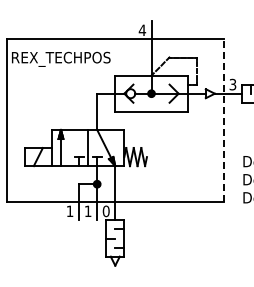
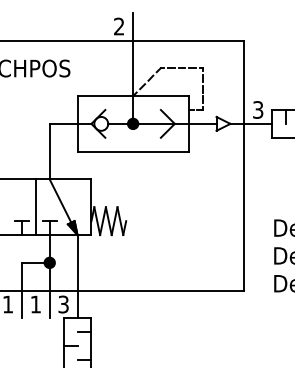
text: (142, 29) -> (119, 25), 4 -> 2
line: (223, 120) -> (243, 165), dashed -> solid
text: (105, 211) -> (62, 304), 0 -> 3

